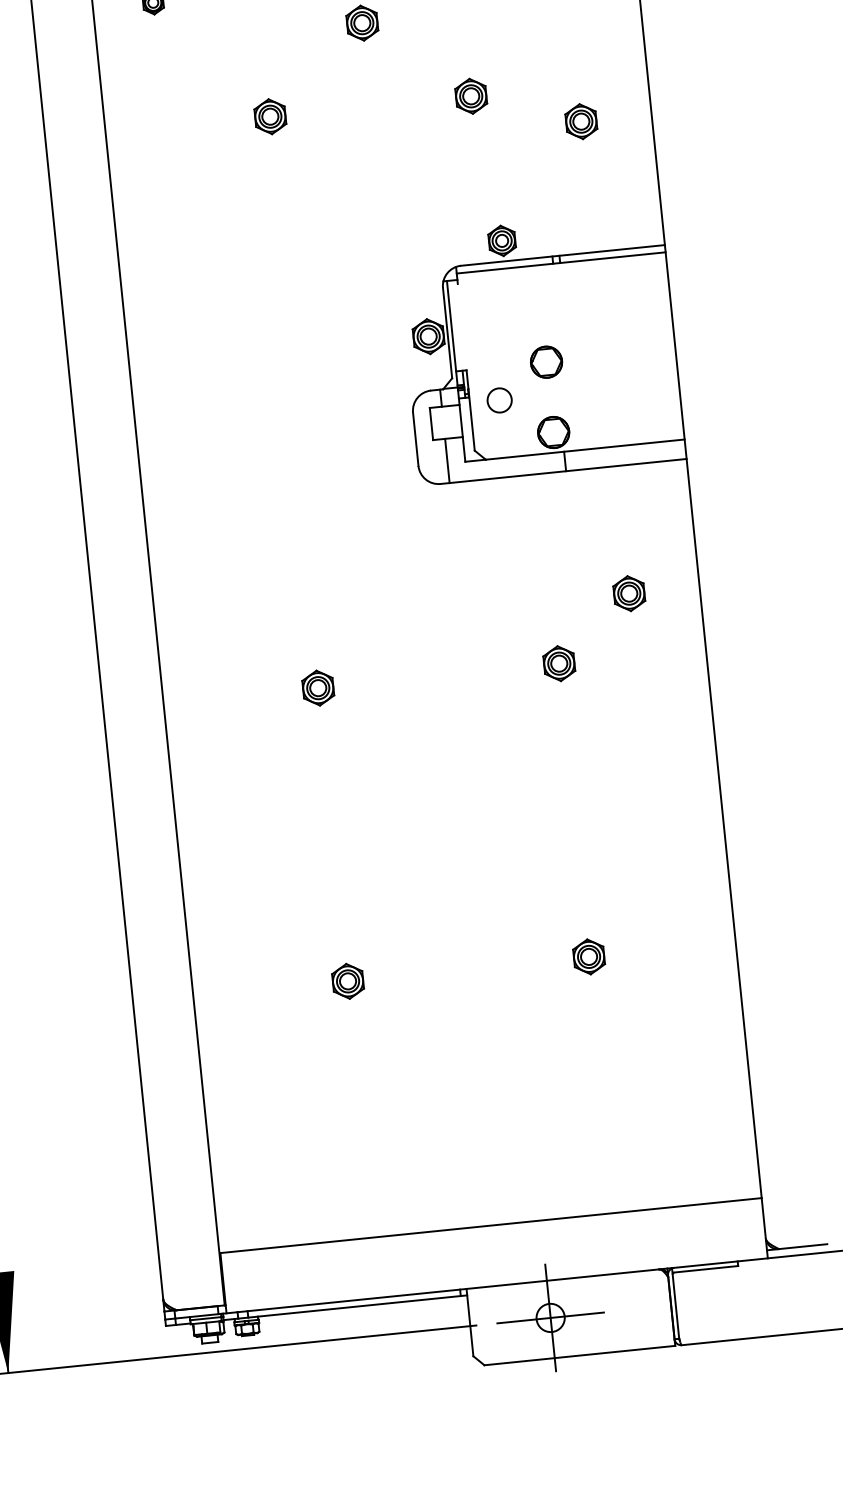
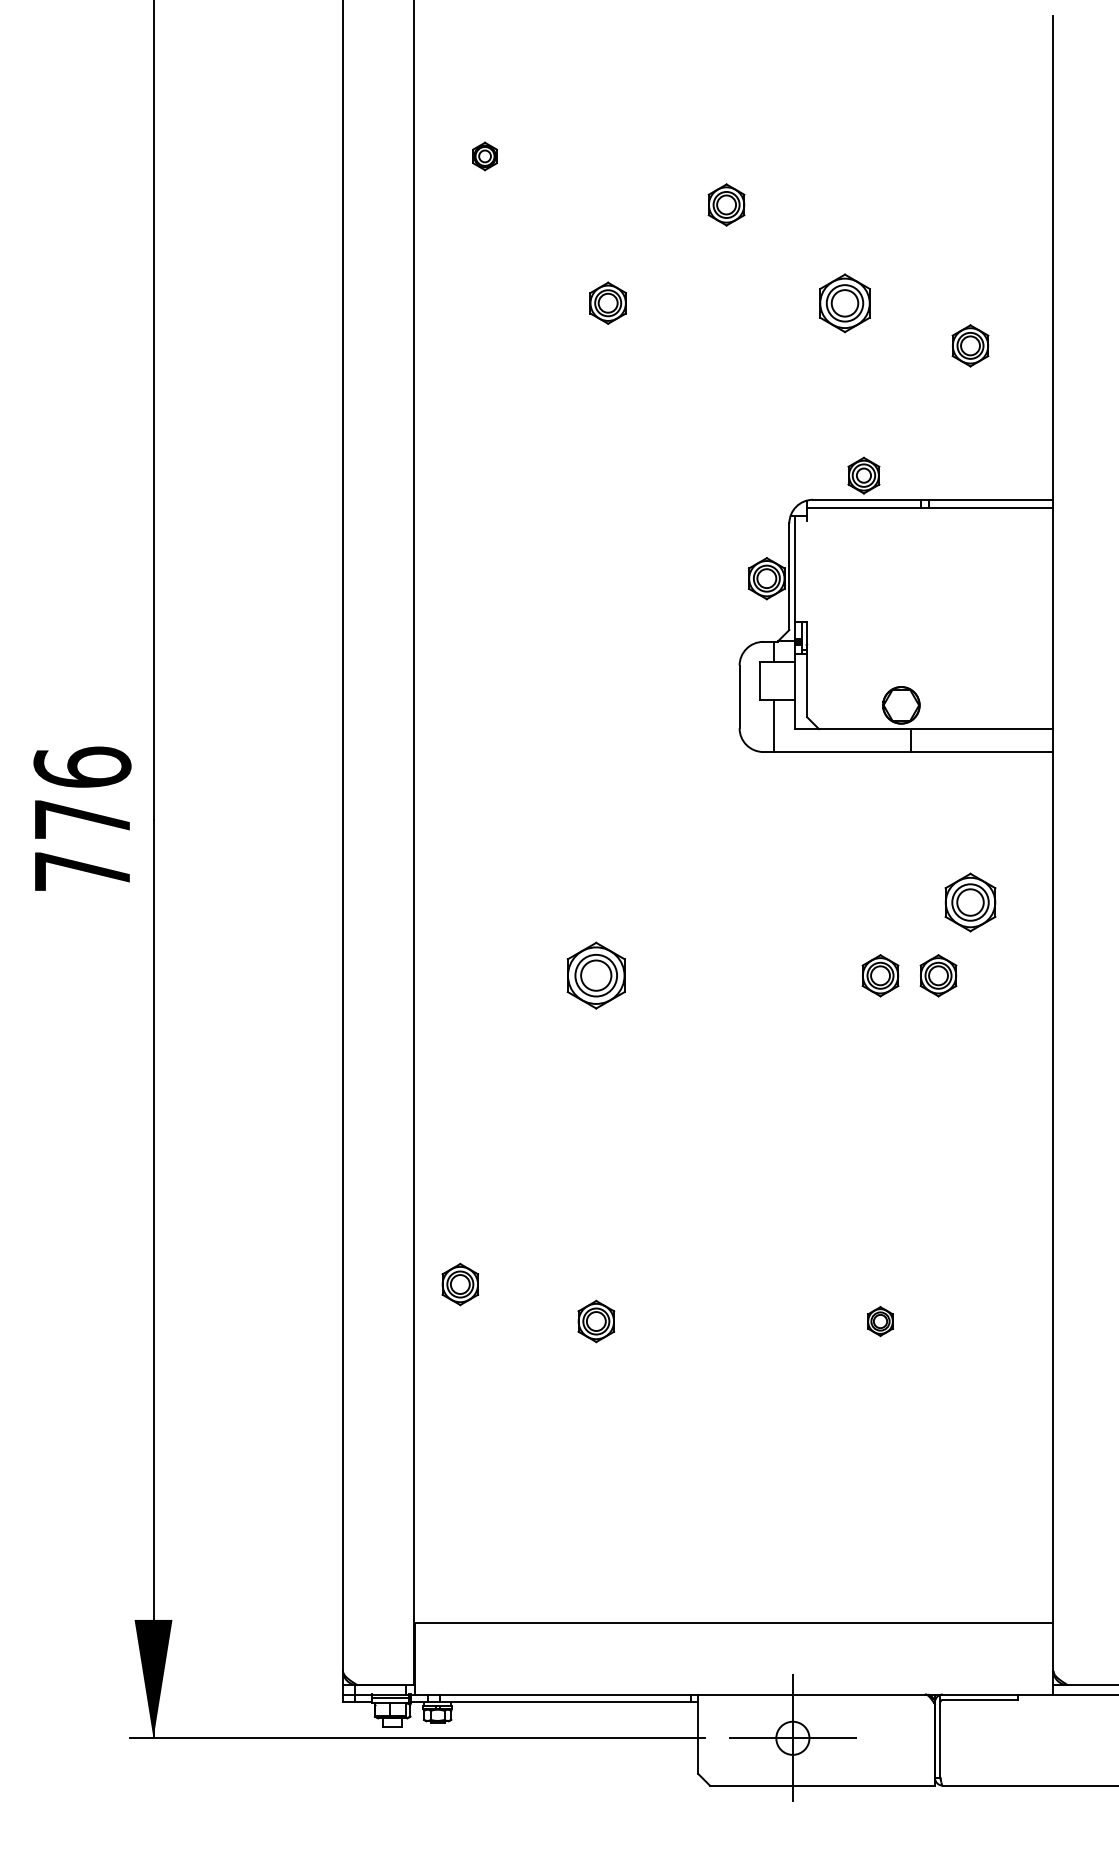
part: (470, 95) -> (844, 302), size x1.4
part: (546, 362) -> (901, 622), removed
part: (499, 400) -> (842, 661), removed
part: (629, 592) -> (970, 901), size x1.4
part: (608, 658) -> (938, 975), added
part: (318, 687) -> (596, 975), size x1.6
part: (589, 956) -> (880, 1321), size x0.7
part: (229, 961) -> (460, 1284), added

